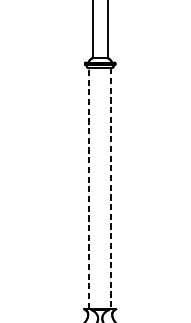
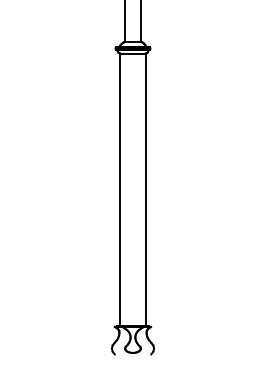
line: (89, 188) -> (120, 189), dashed -> solid
line: (111, 189) -> (145, 190), dashed -> solid

